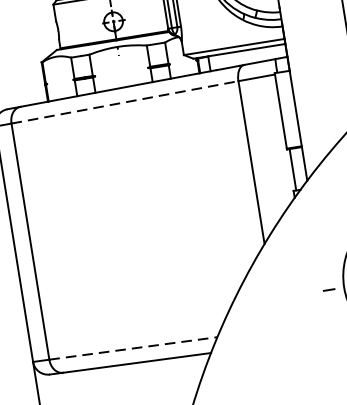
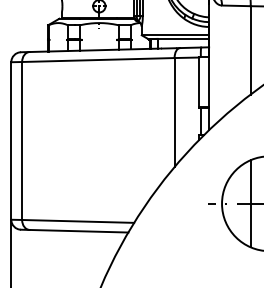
line: (125, 103) -> (98, 60), dashed -> solid
line: (133, 348) -> (78, 221), dashed -> solid

